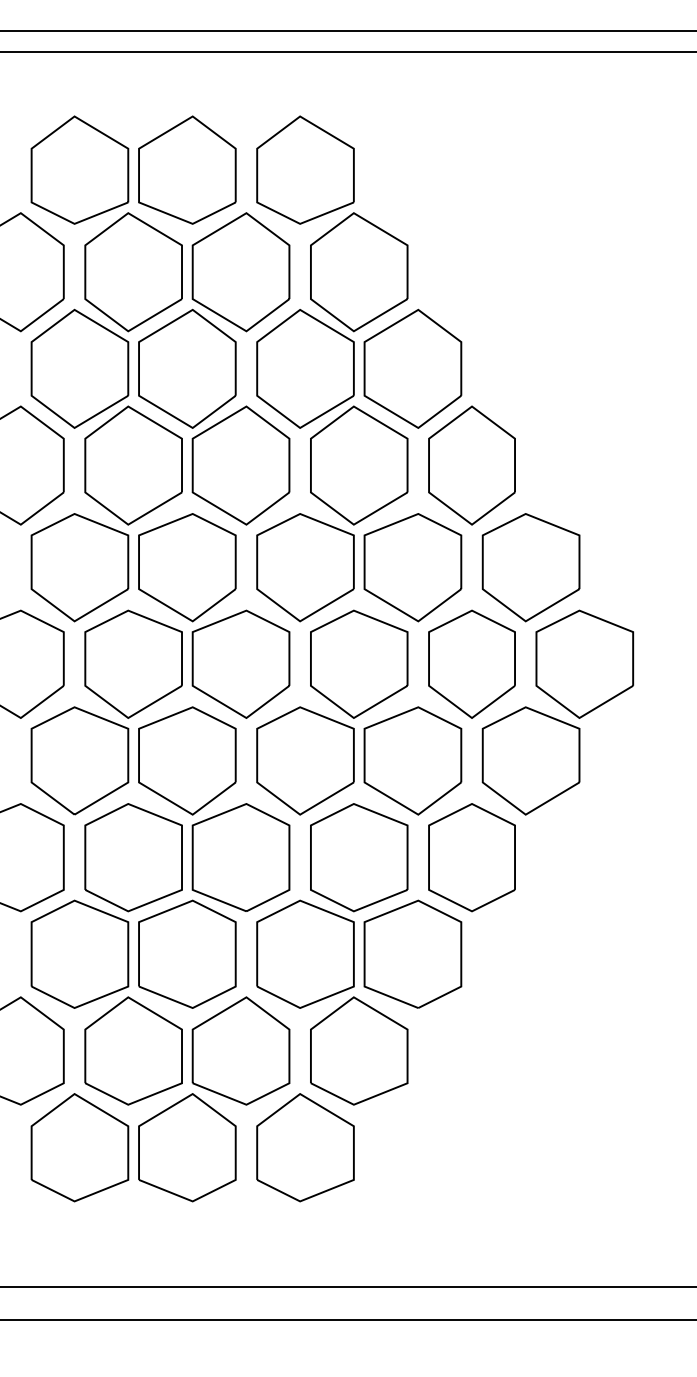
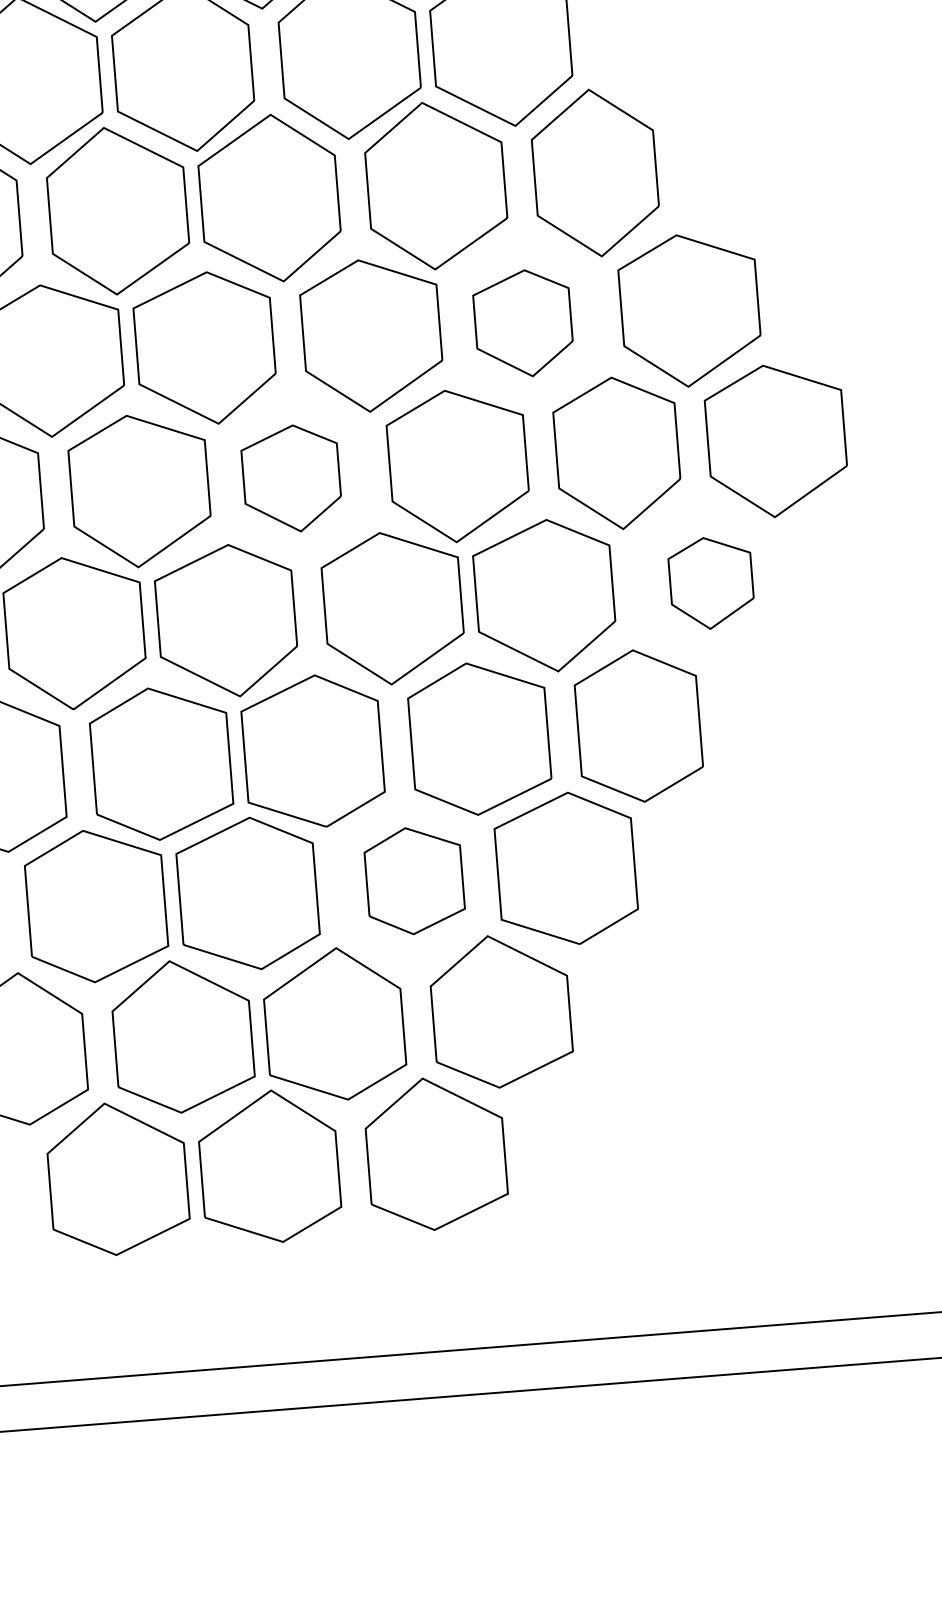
part: (412, 567) -> (522, 323), size x0.7
part: (240, 663) -> (290, 477), size x0.7
part: (530, 760) -> (710, 582), size x0.6
part: (305, 953) -> (414, 879), size x0.7

